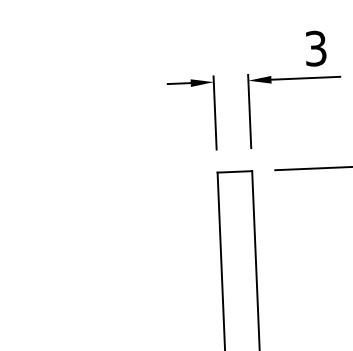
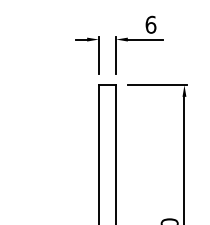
text: (315, 47) -> (150, 24), 3 -> 6

